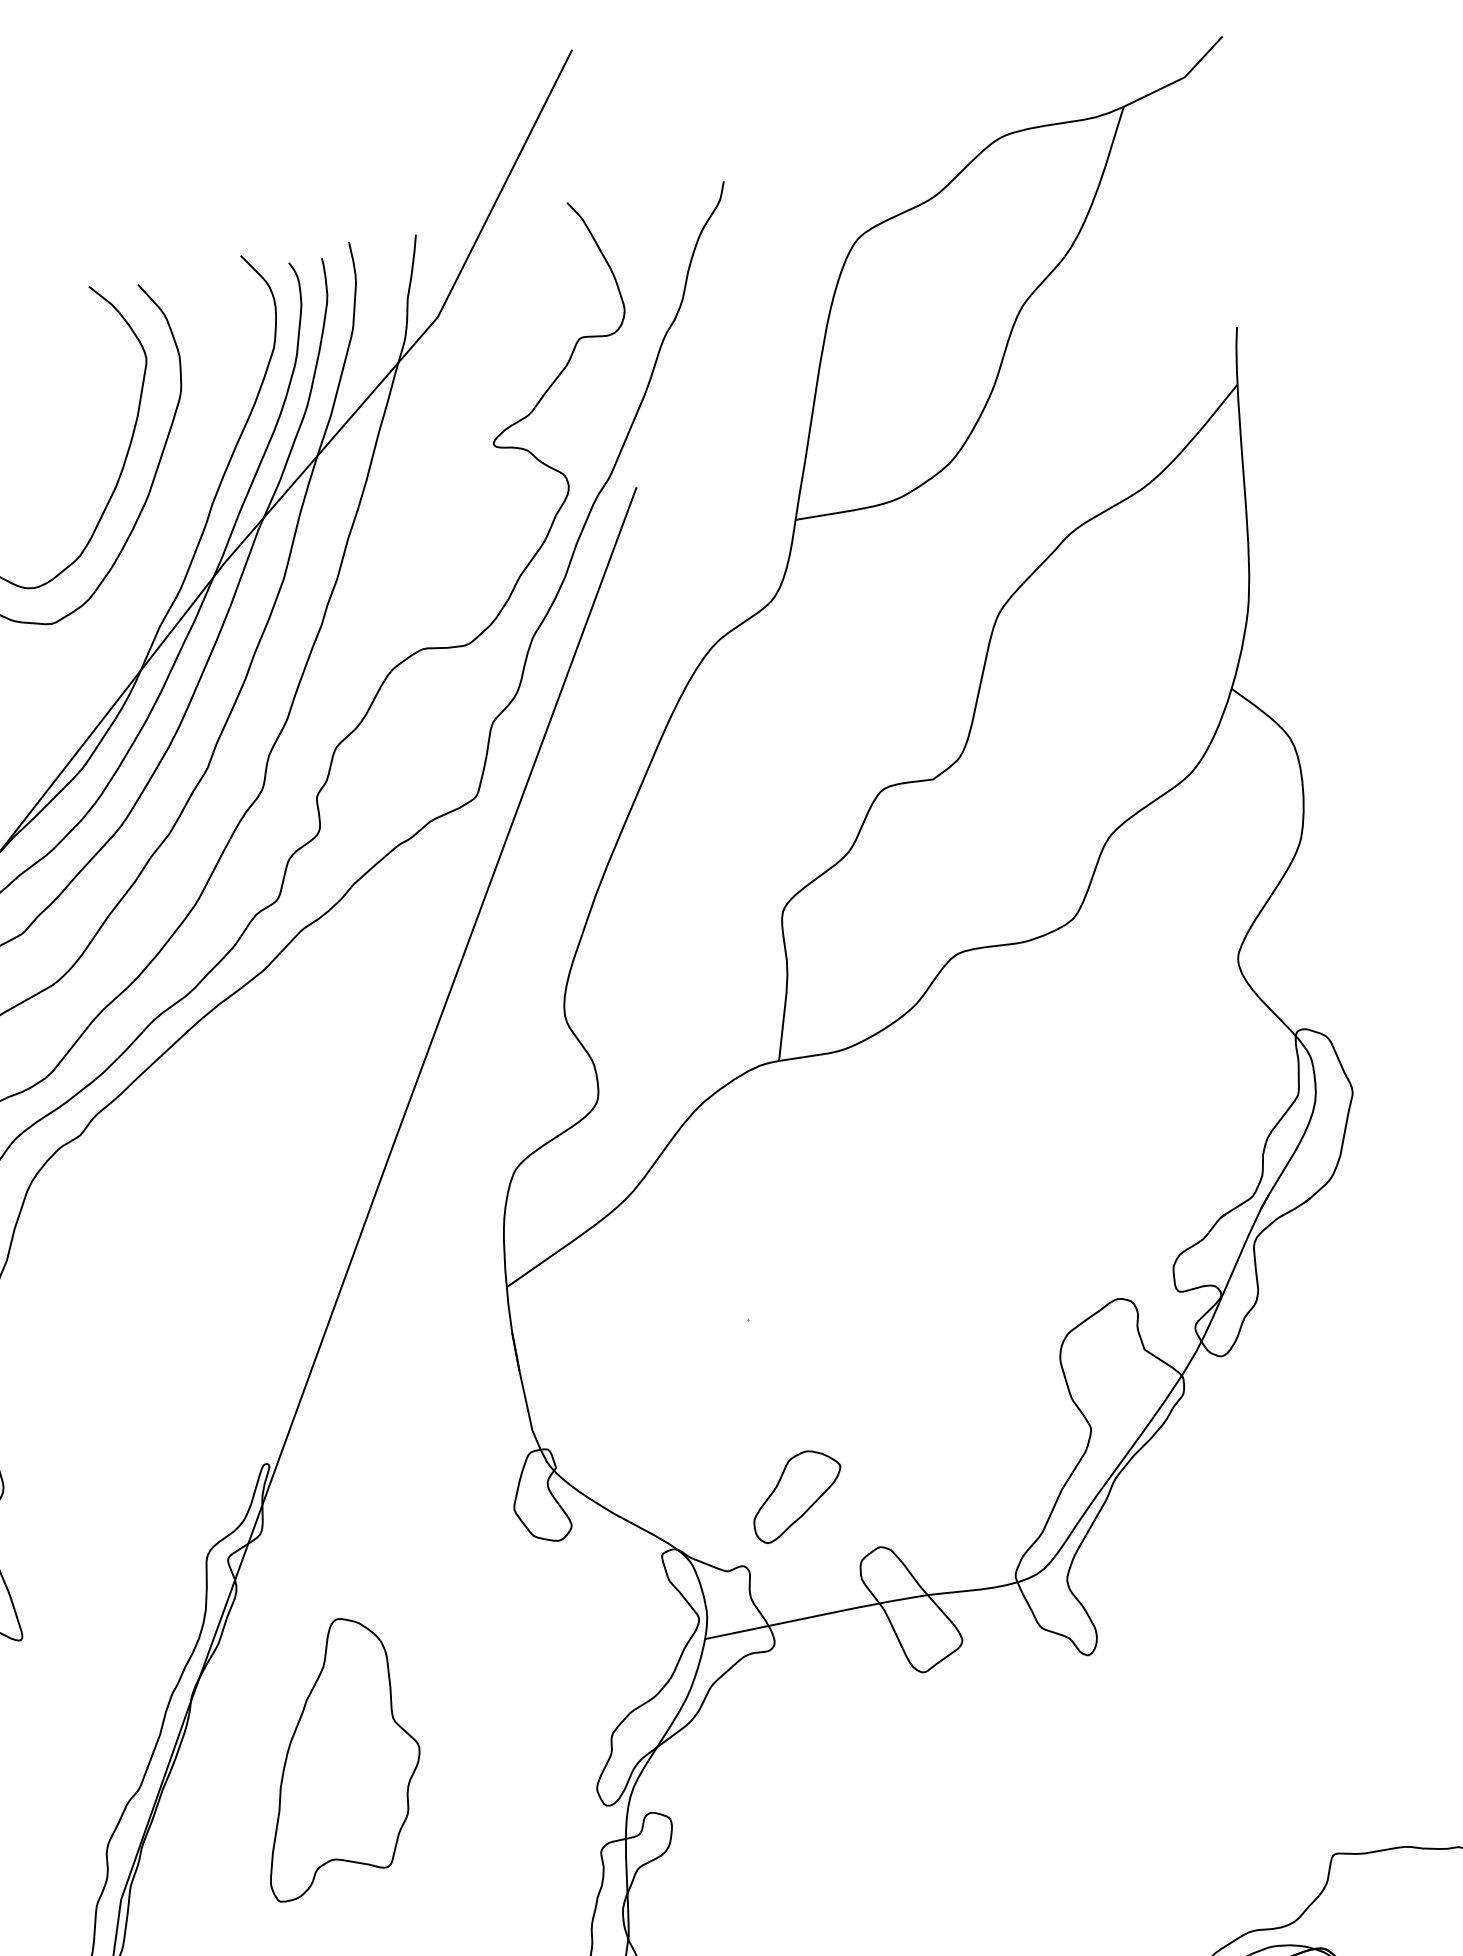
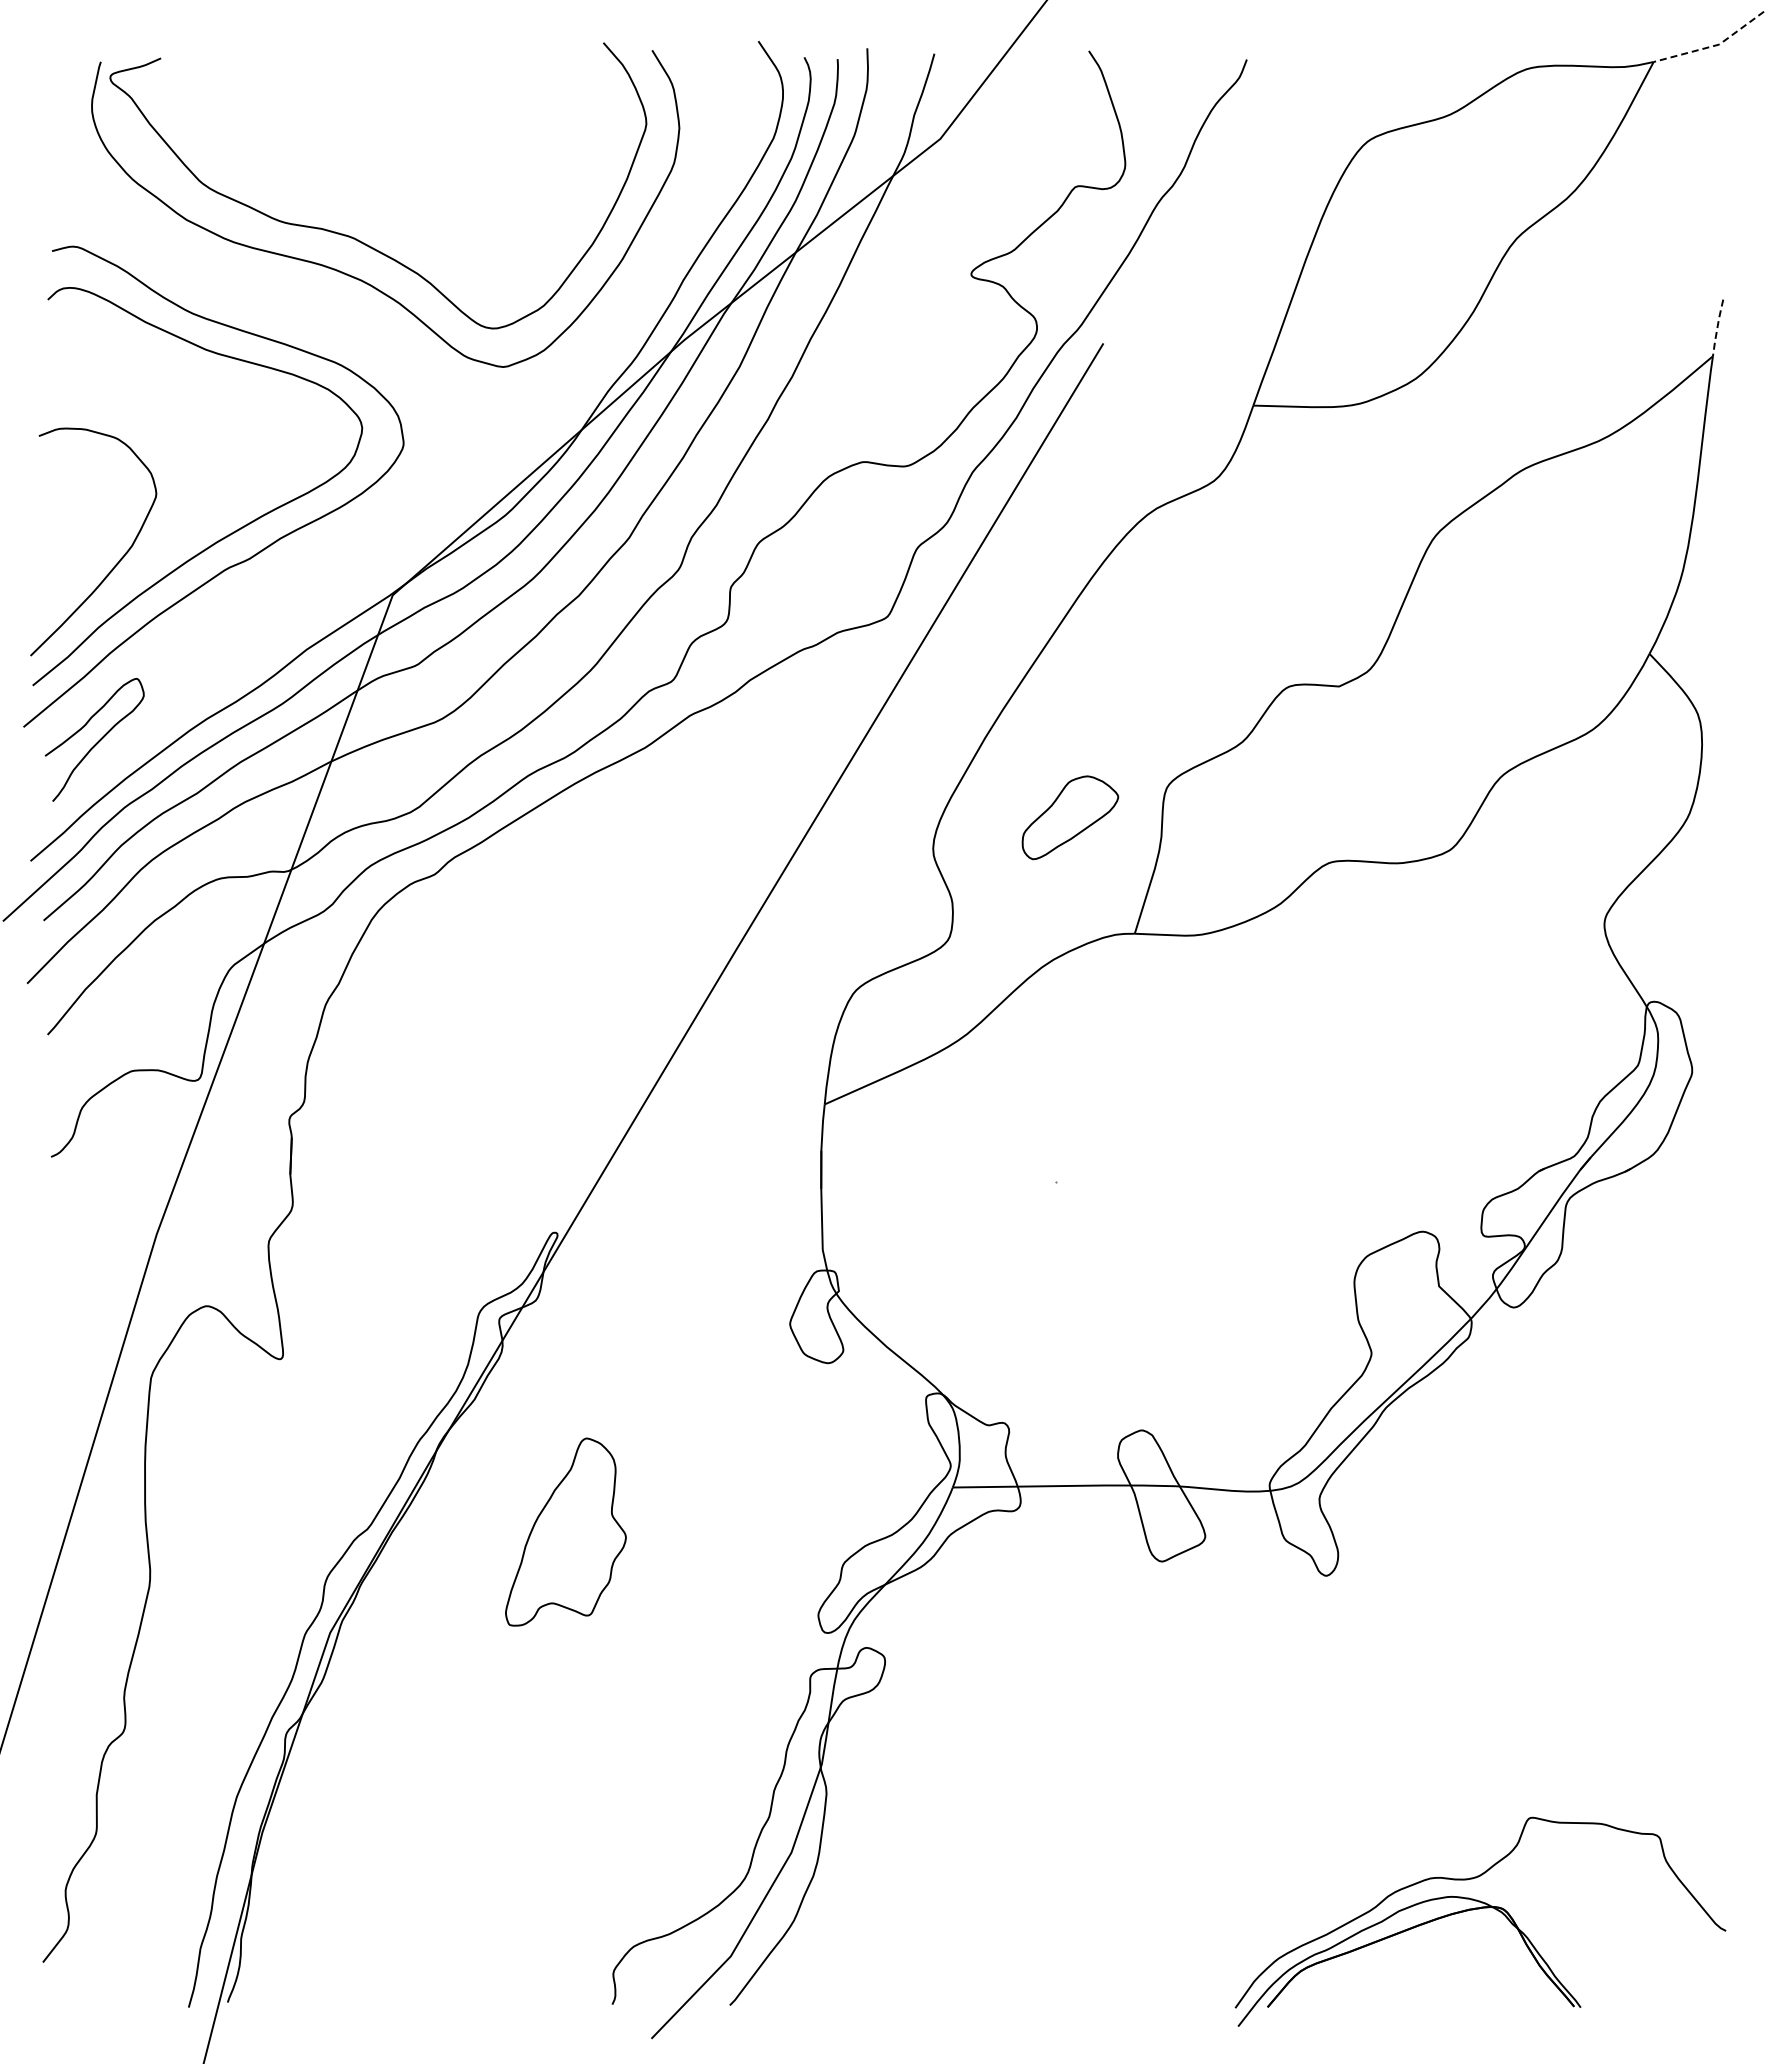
line: (1179, 80) -> (1713, 46), solid -> dashed
line: (1236, 356) -> (1717, 328), solid -> dashed
part: (797, 1495) -> (1070, 817), moved
part: (333, 1755) -> (565, 1531), size x0.7

